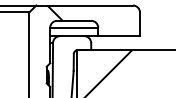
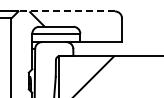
line: (84, 5) -> (66, 11), solid -> dashed

